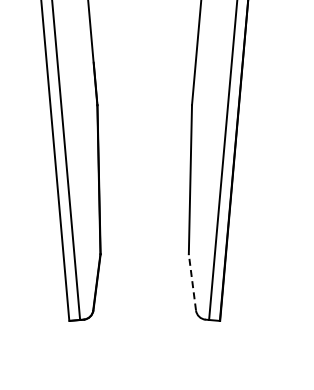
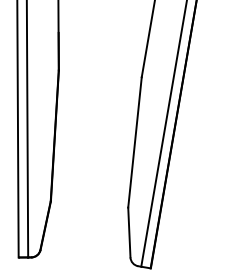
line: (192, 281) -> (129, 231), dashed -> solid

